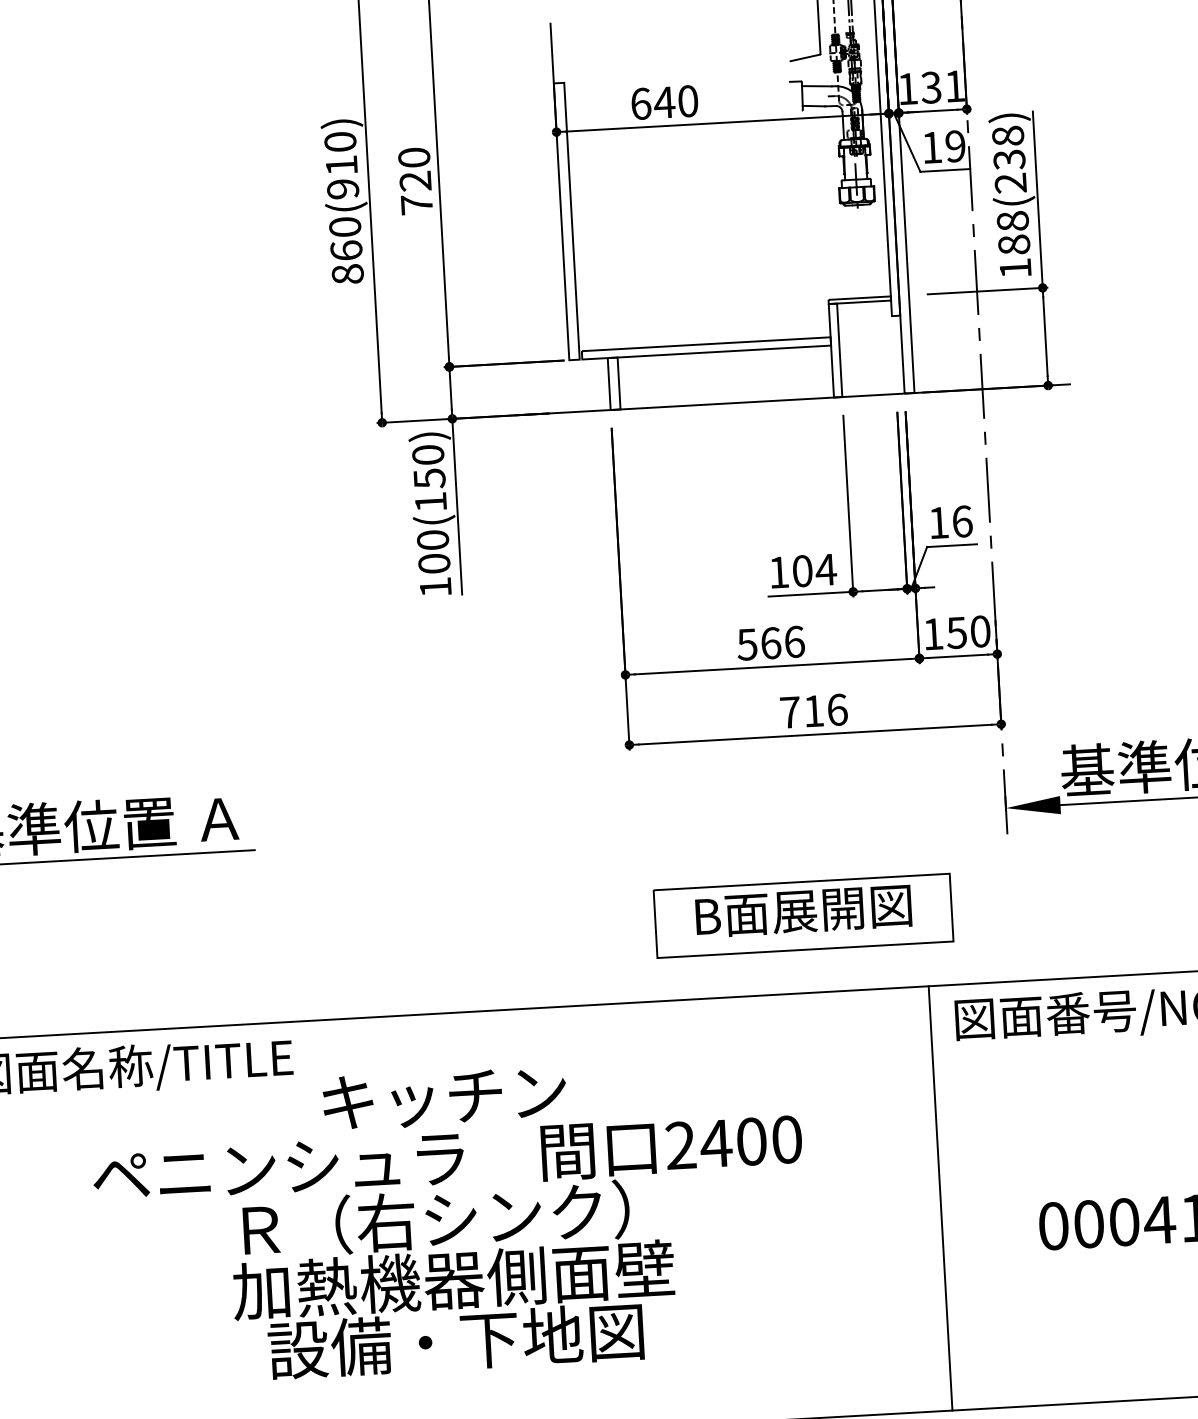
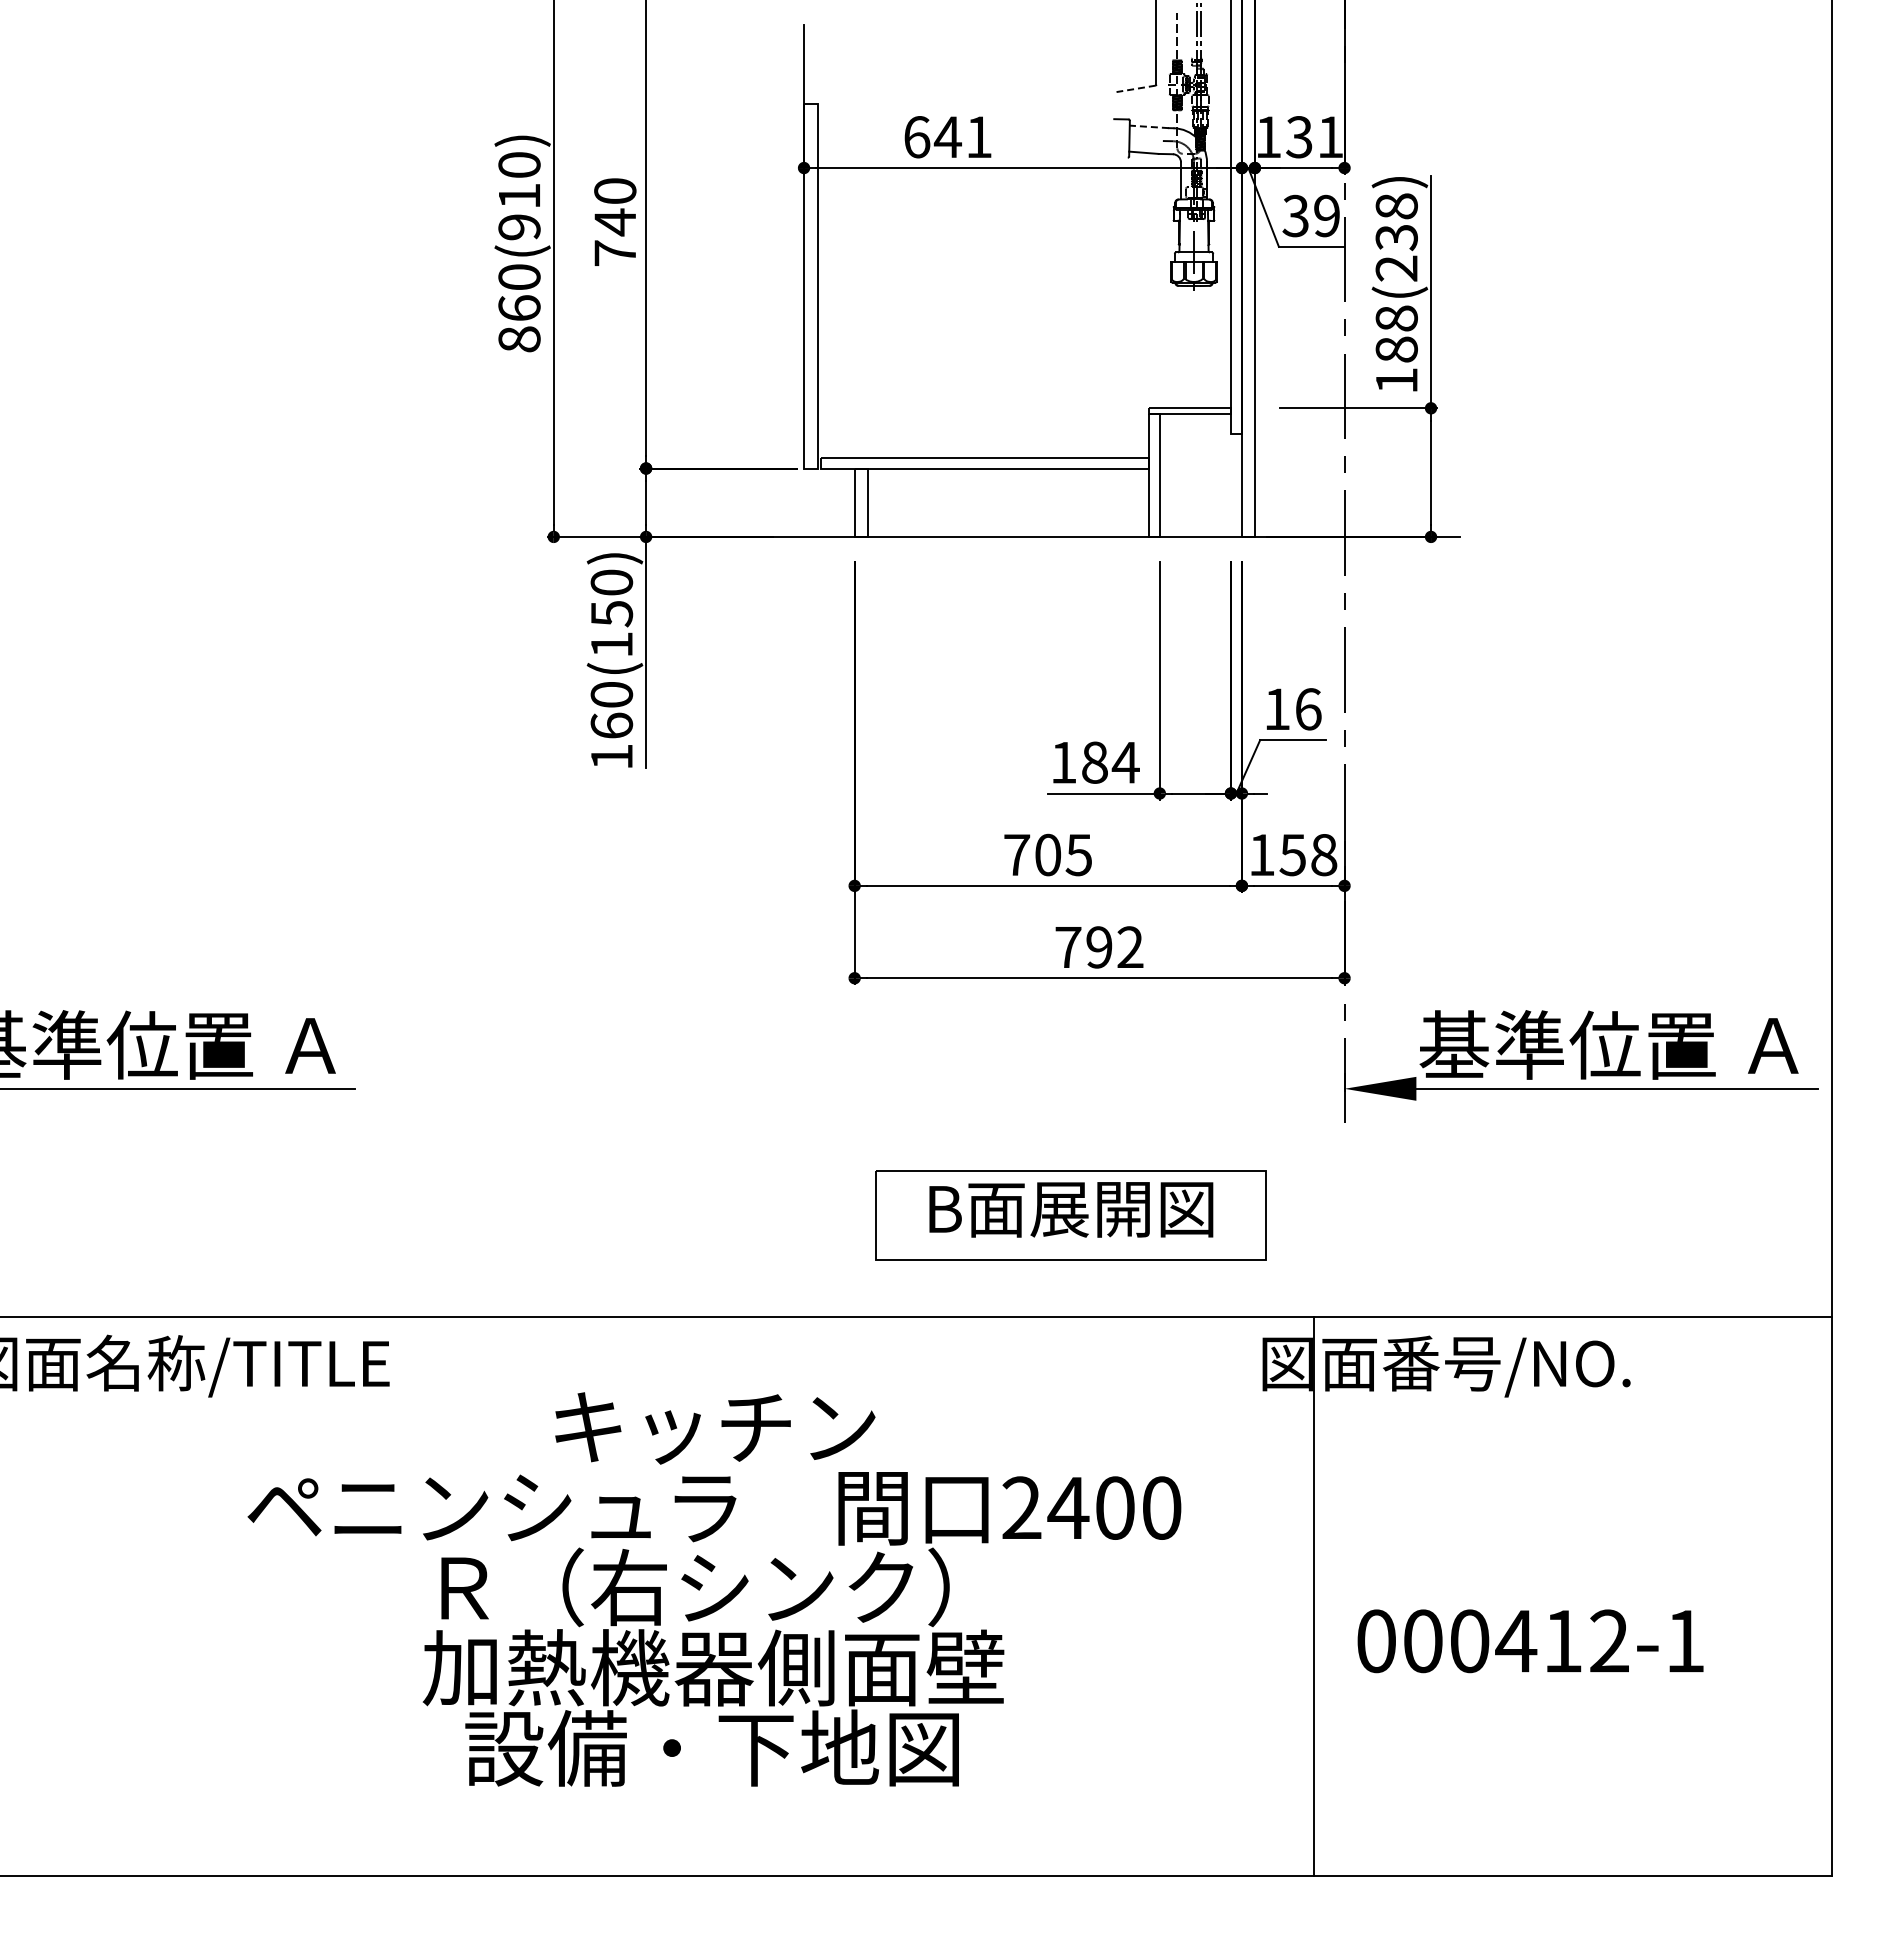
line: (805, 57) -> (1136, 88), solid -> dashed
line: (817, 85) -> (1149, 126), solid -> dashed
text: (688, 101) -> (979, 137), 640 -> 641
text: (931, 147) -> (1295, 215), 19 -> 39
text: (414, 181) -> (614, 222), 720 -> 740
text: (434, 563) -> (611, 725), 100(150) -> 160(150)
text: (802, 571) -> (1094, 762), 104 -> 184
text: (980, 631) -> (1324, 854), 150 -> 158
text: (770, 642) -> (1047, 854), 566 -> 705
text: (825, 710) -> (1114, 947), 716 -> 792
line: (940, 1198) -> (1314, 1596), moved
text: (451, 1220) -> (714, 1589), moved

